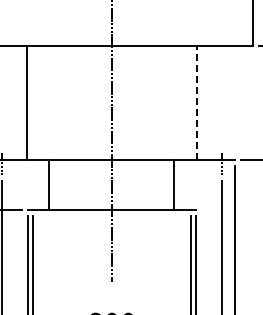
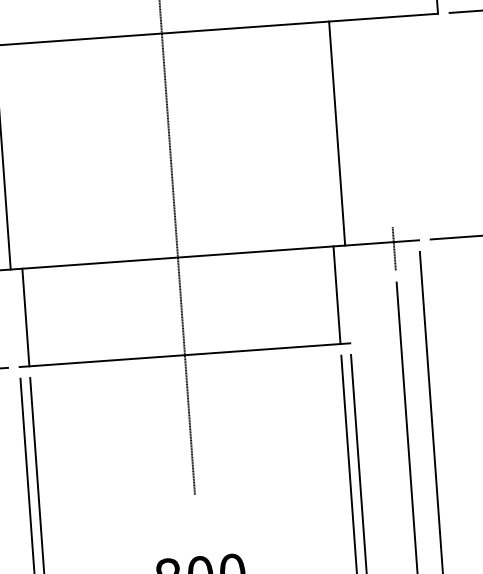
line: (197, 102) -> (337, 131), dashed -> solid
line: (48, 185) -> (25, 317), moved
line: (174, 185) -> (337, 295), moved

